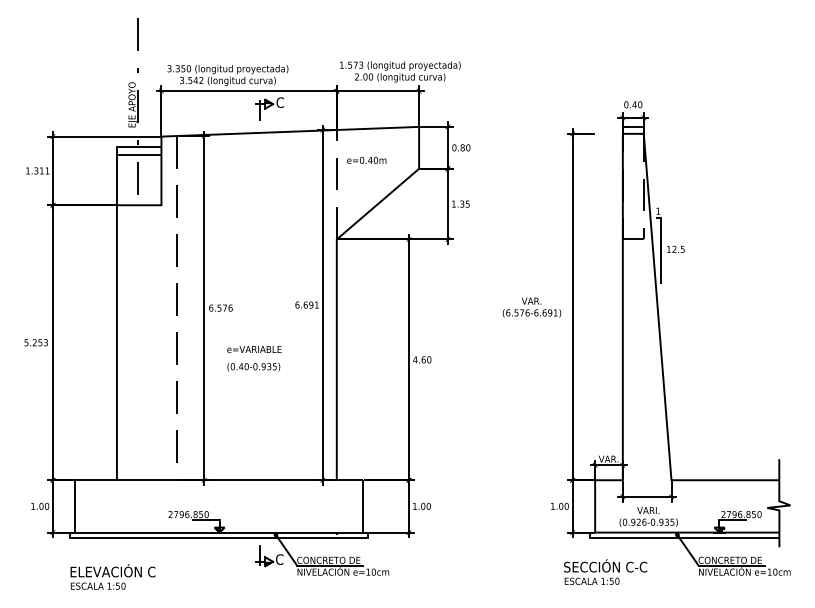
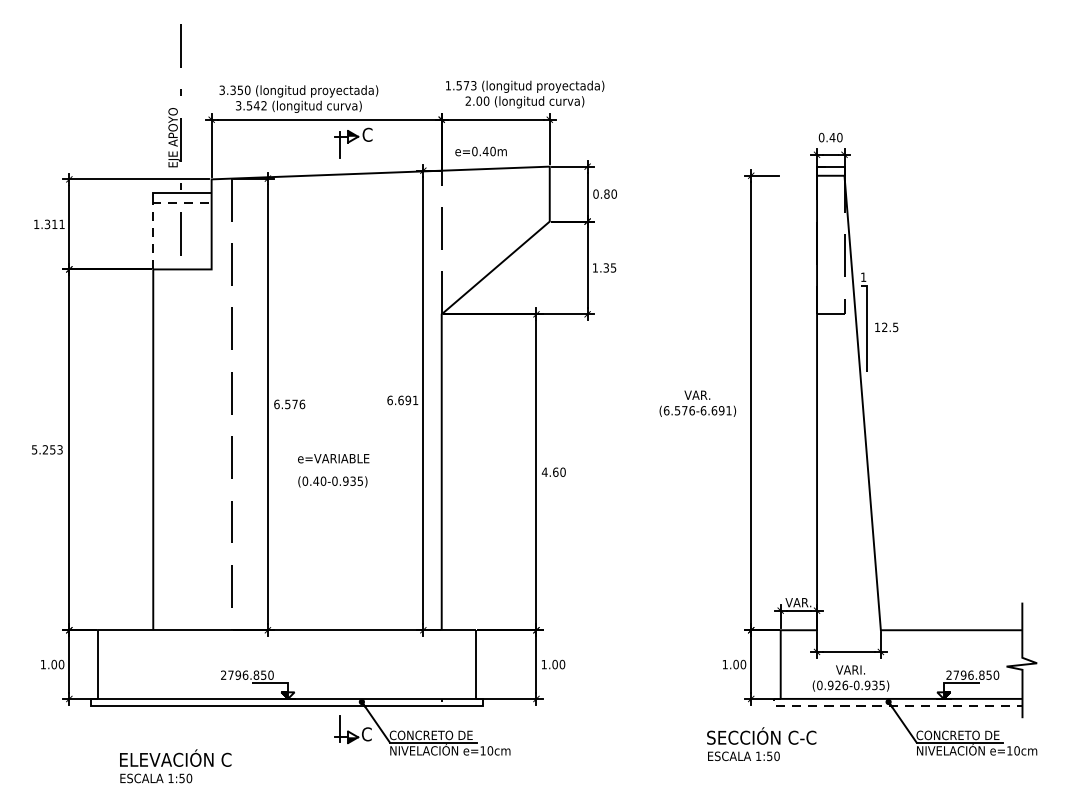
line: (116, 156) -> (152, 205), solid -> dashed
text: (366, 159) -> (480, 150), moved
line: (677, 537) -> (888, 705), solid -> dashed
text: (605, 571) -> (761, 743), moved
text: (112, 576) -> (174, 765), moved

